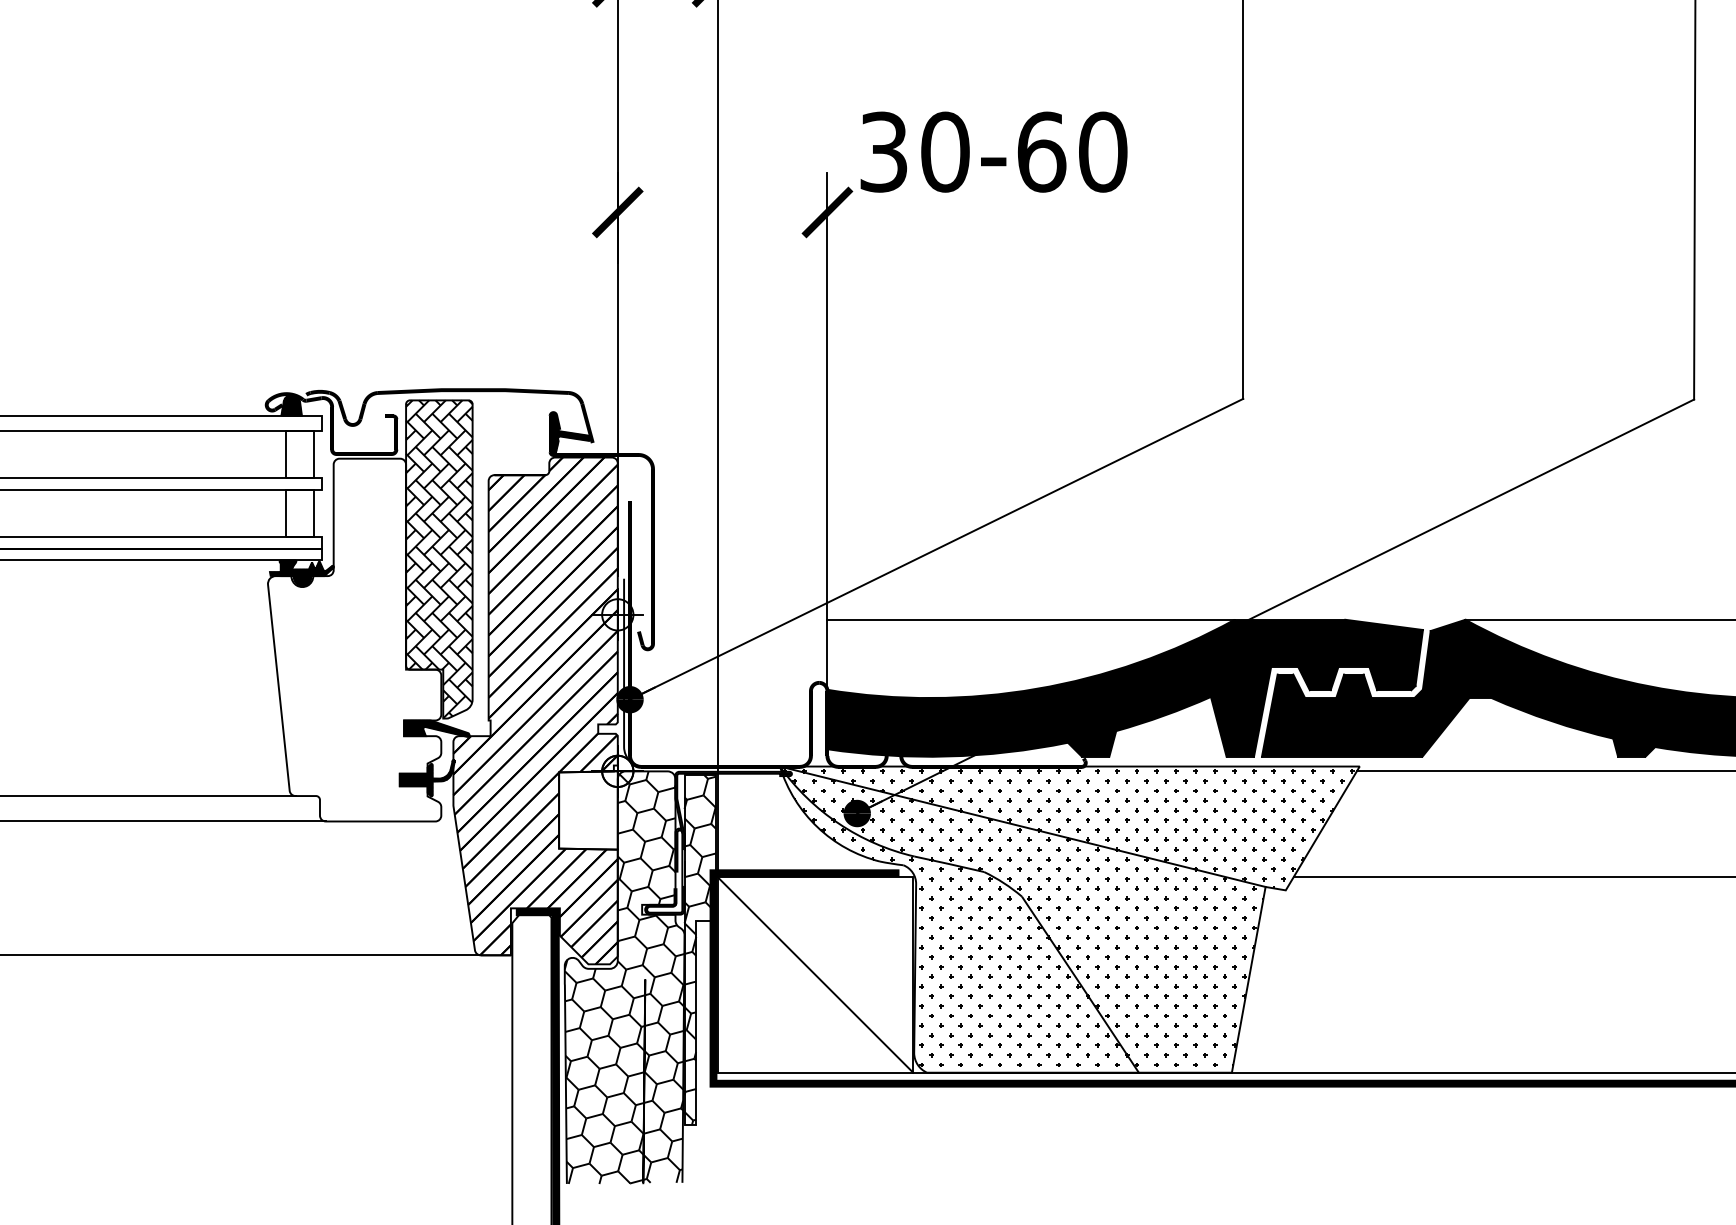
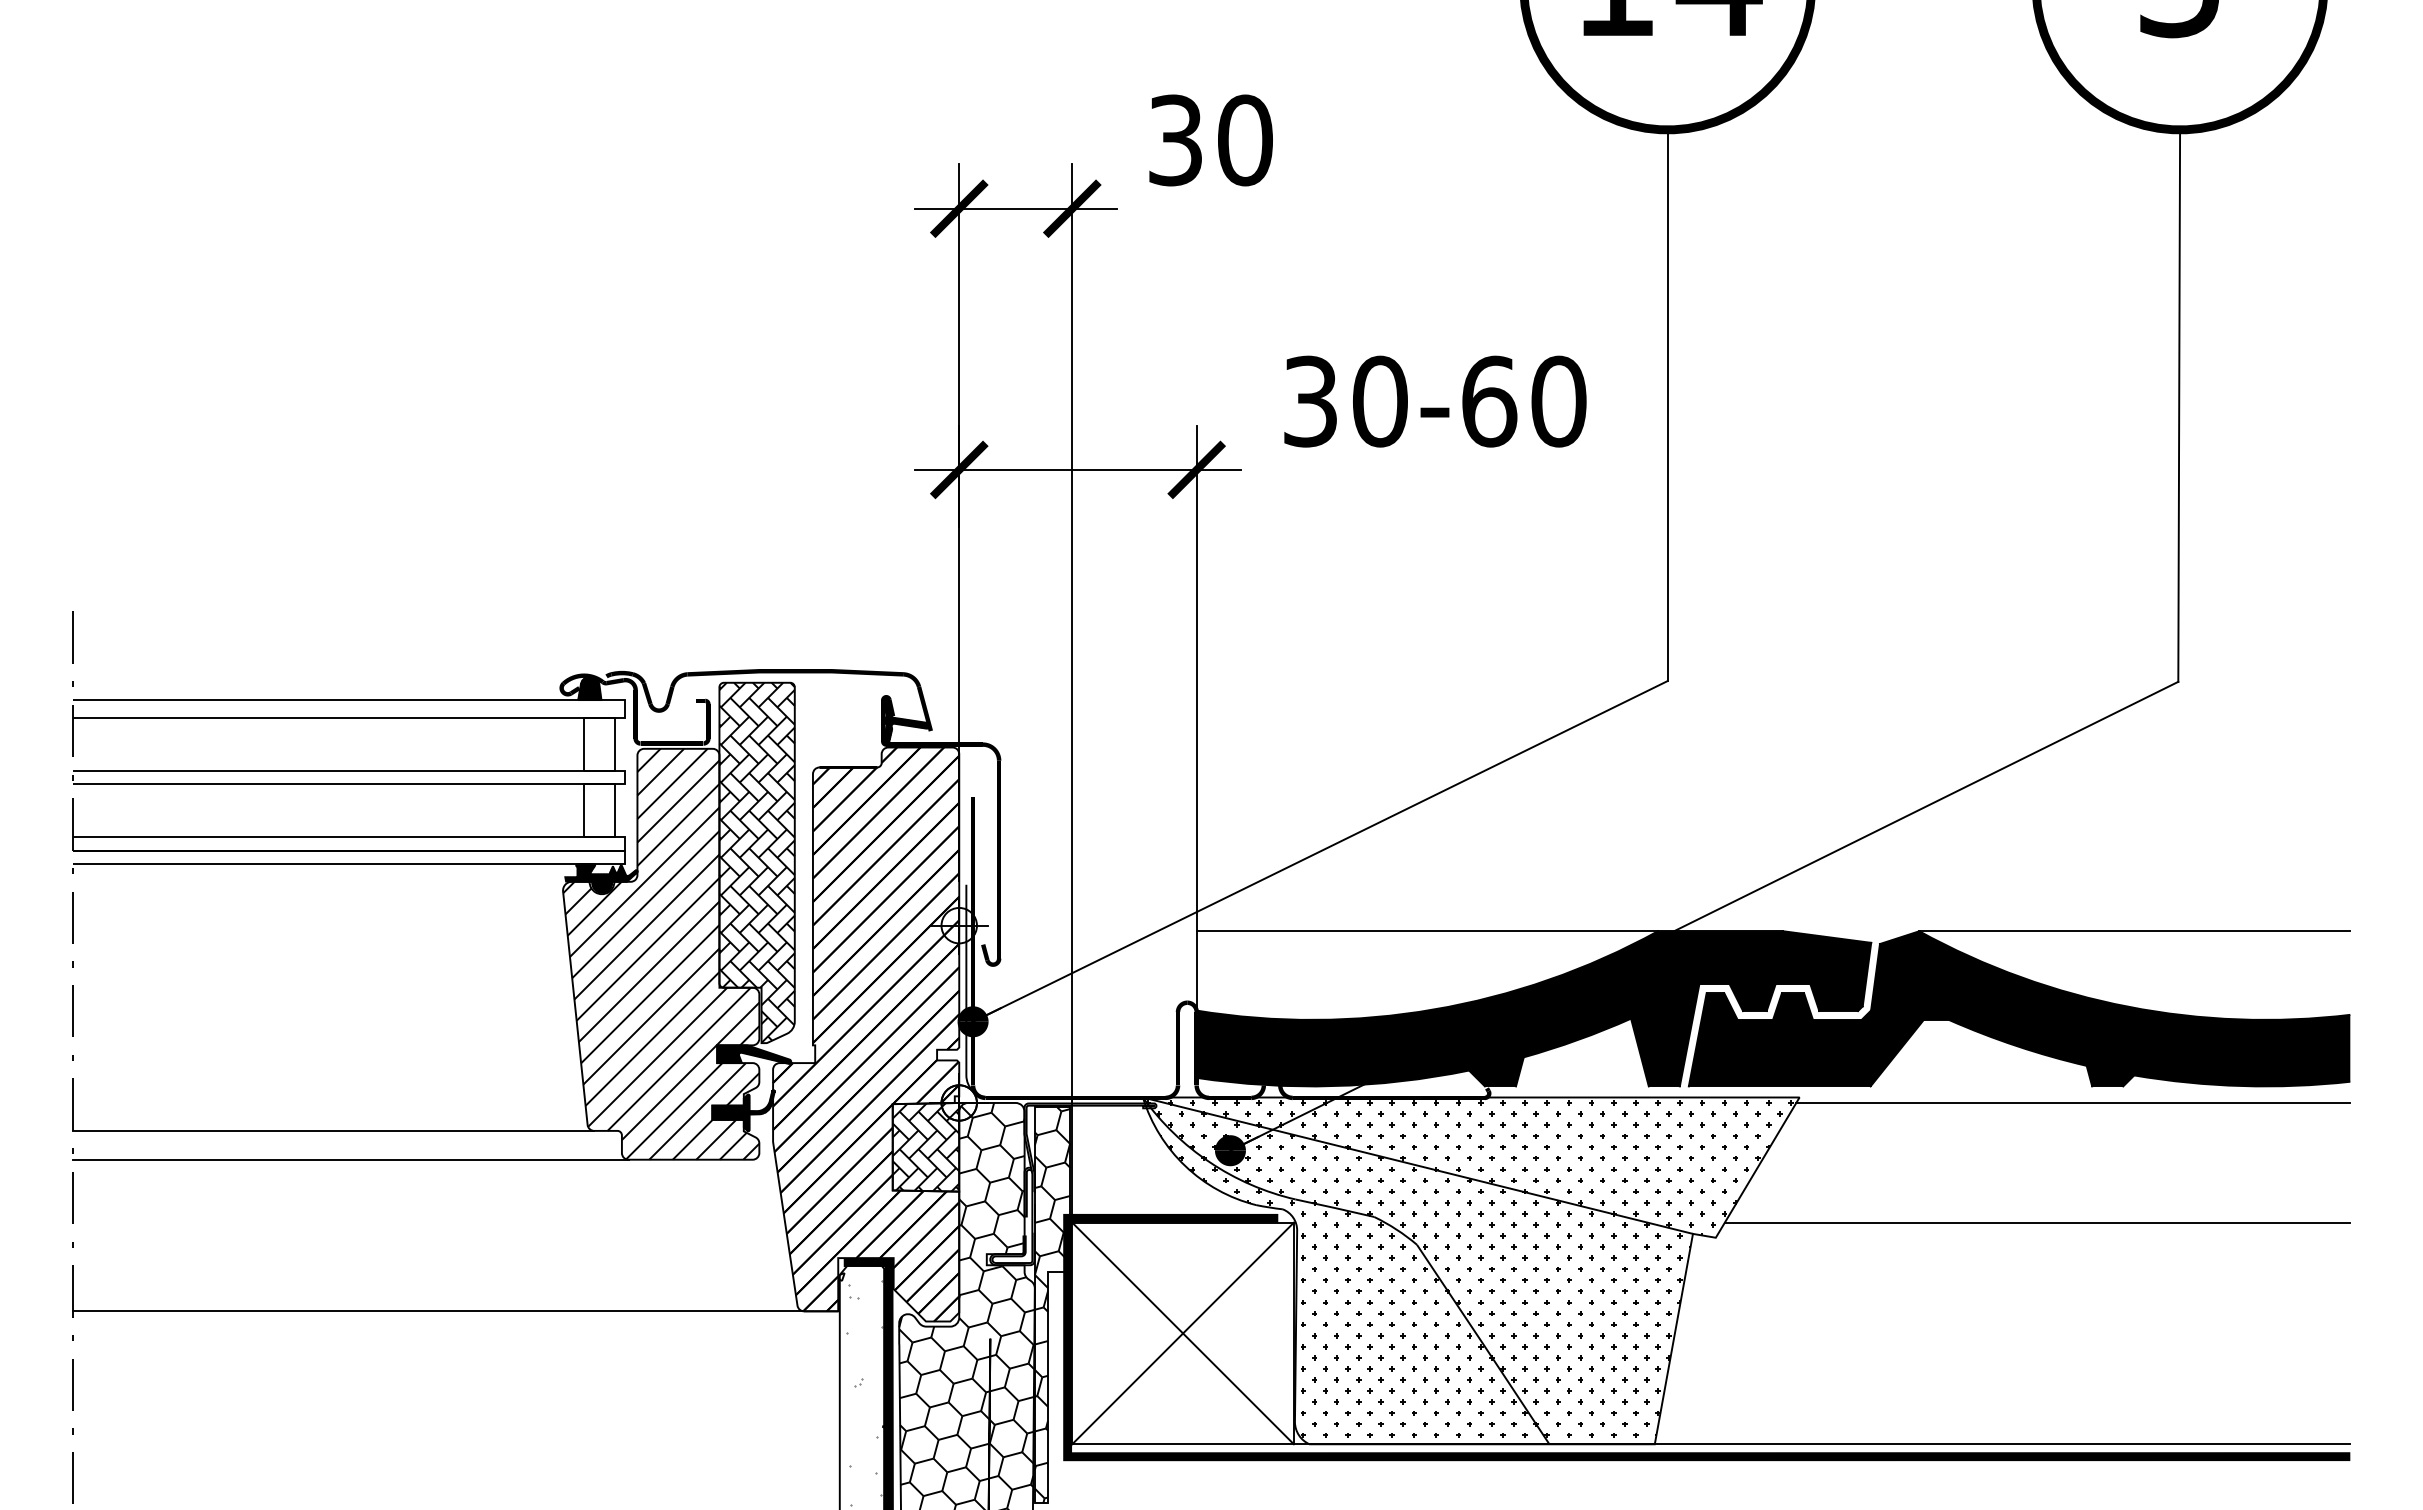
text: (994, 152) -> (1435, 401), moved
line: (722, 212) -> (1077, 469), added
hatch: (354, 639) -> (661, 953), added
hatch: (588, 810) -> (925, 1147), added
line: (814, 974) -> (1182, 1333), added
hatch: (531, 1023) -> (861, 1388), added

